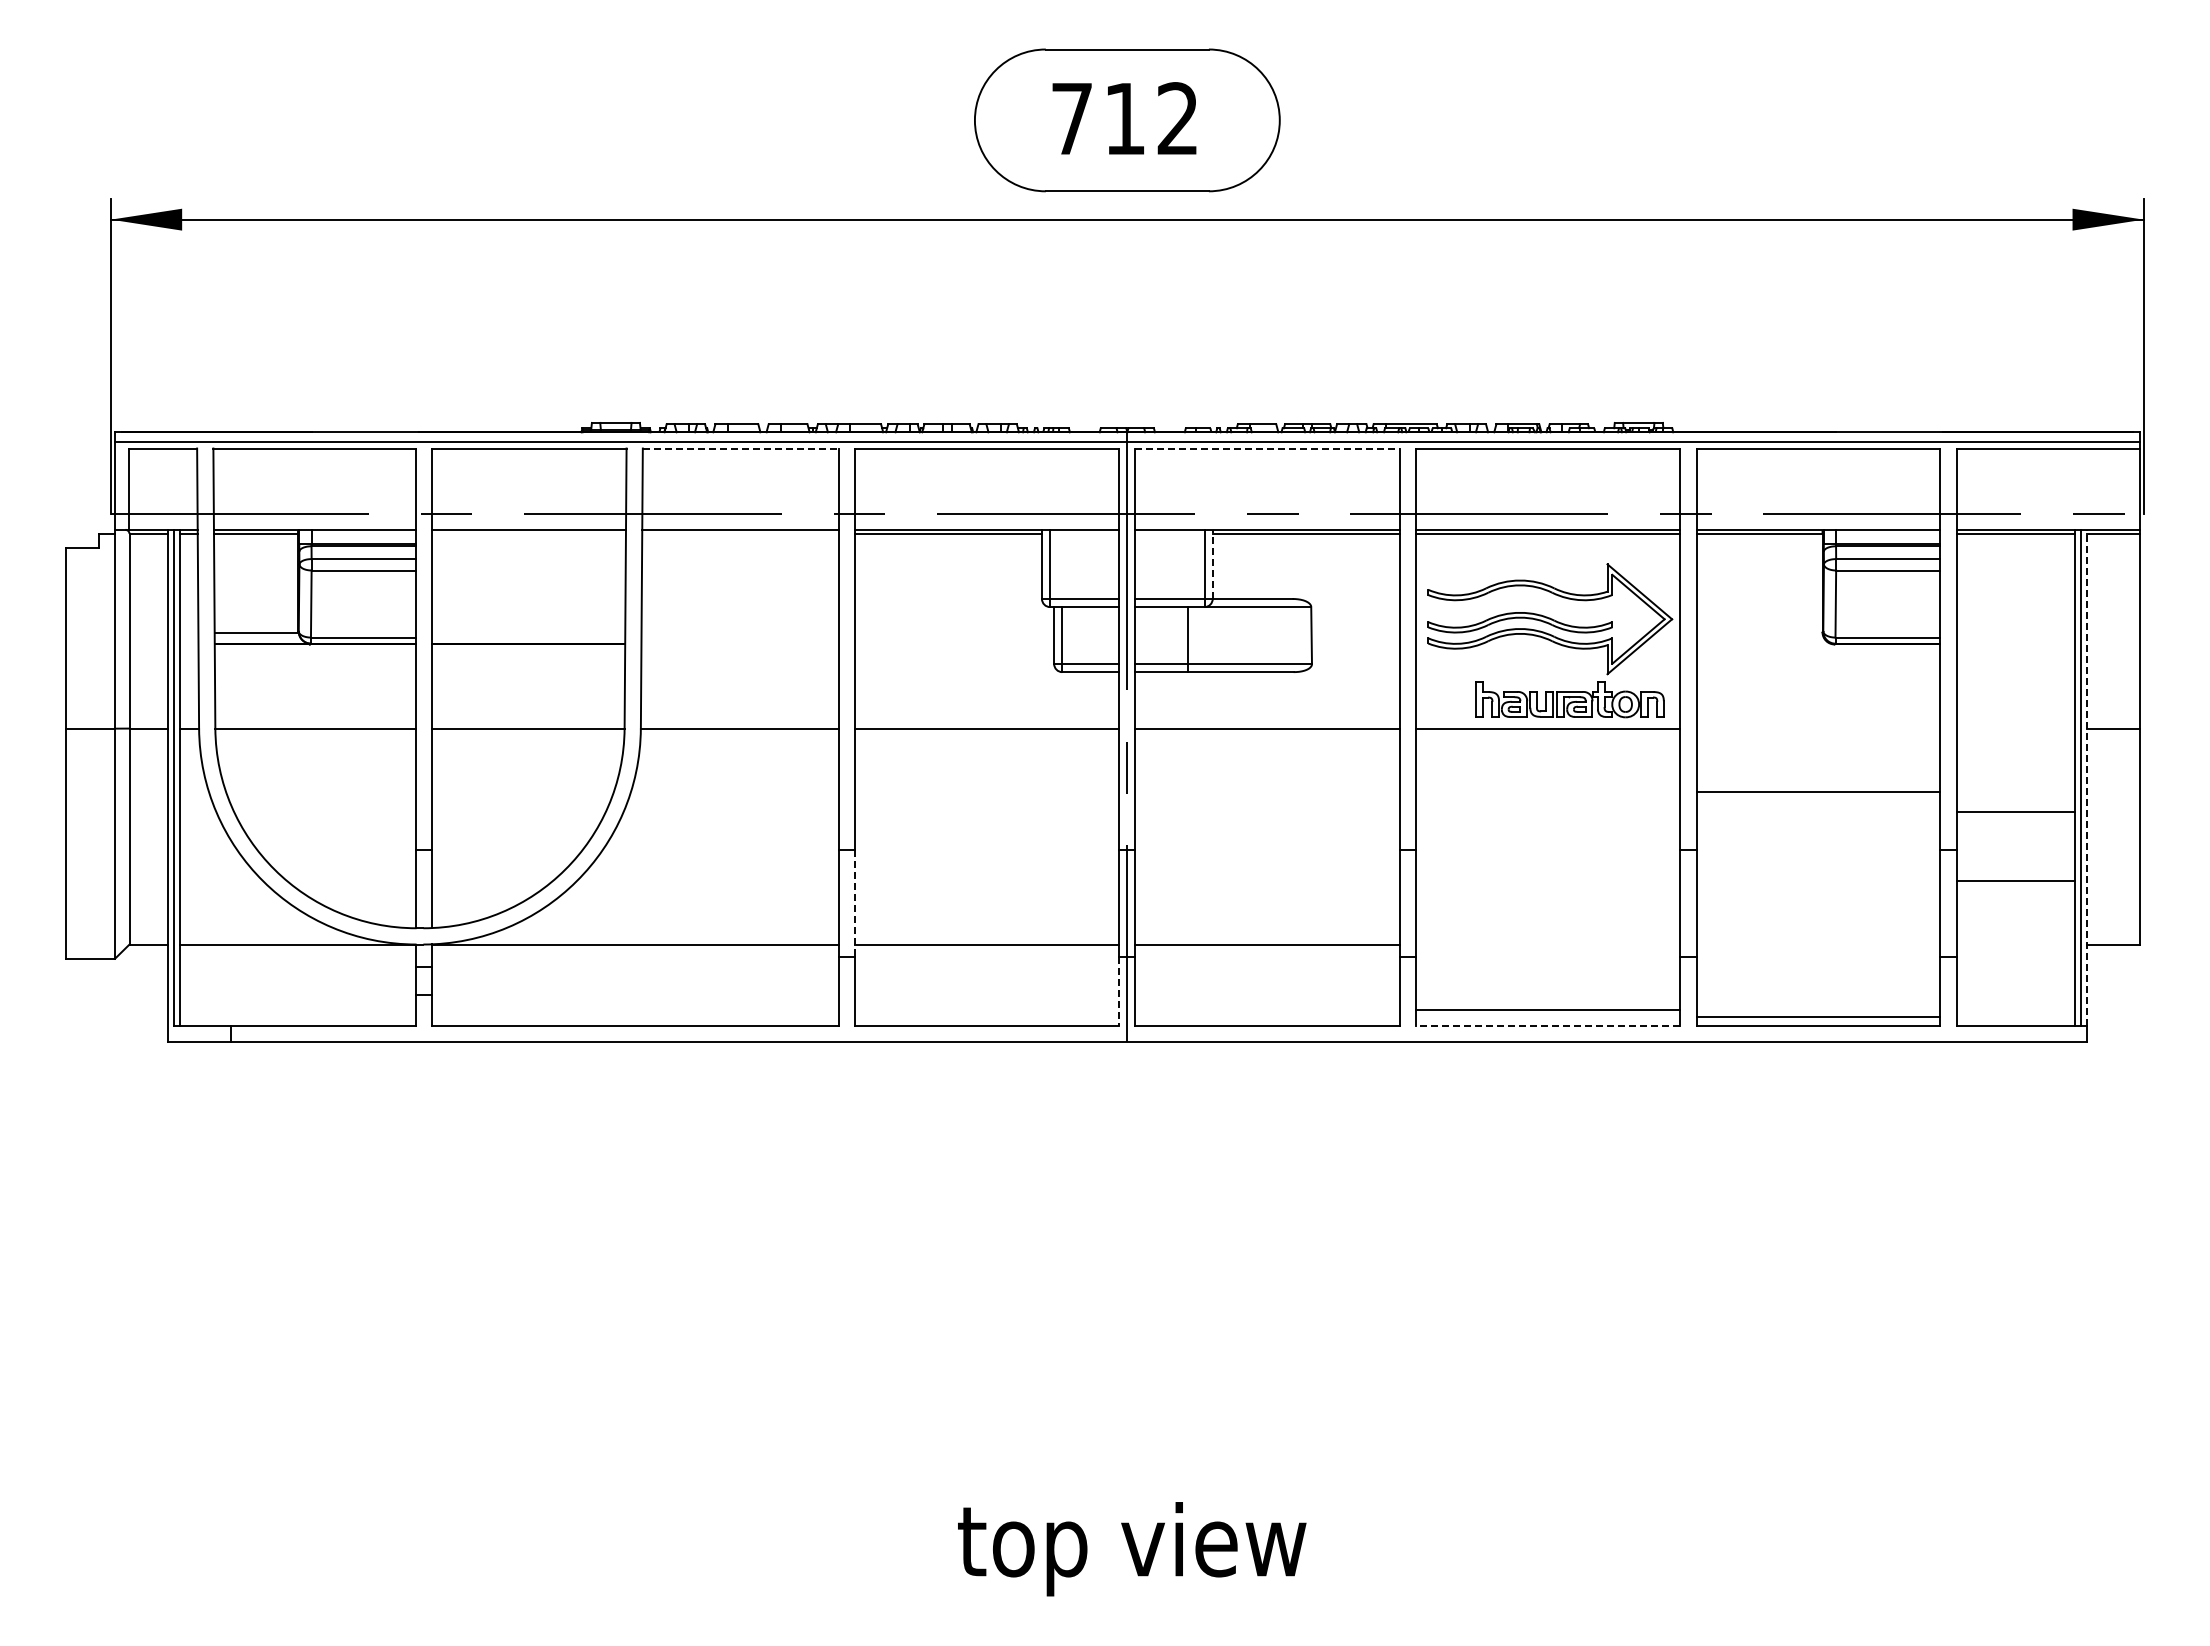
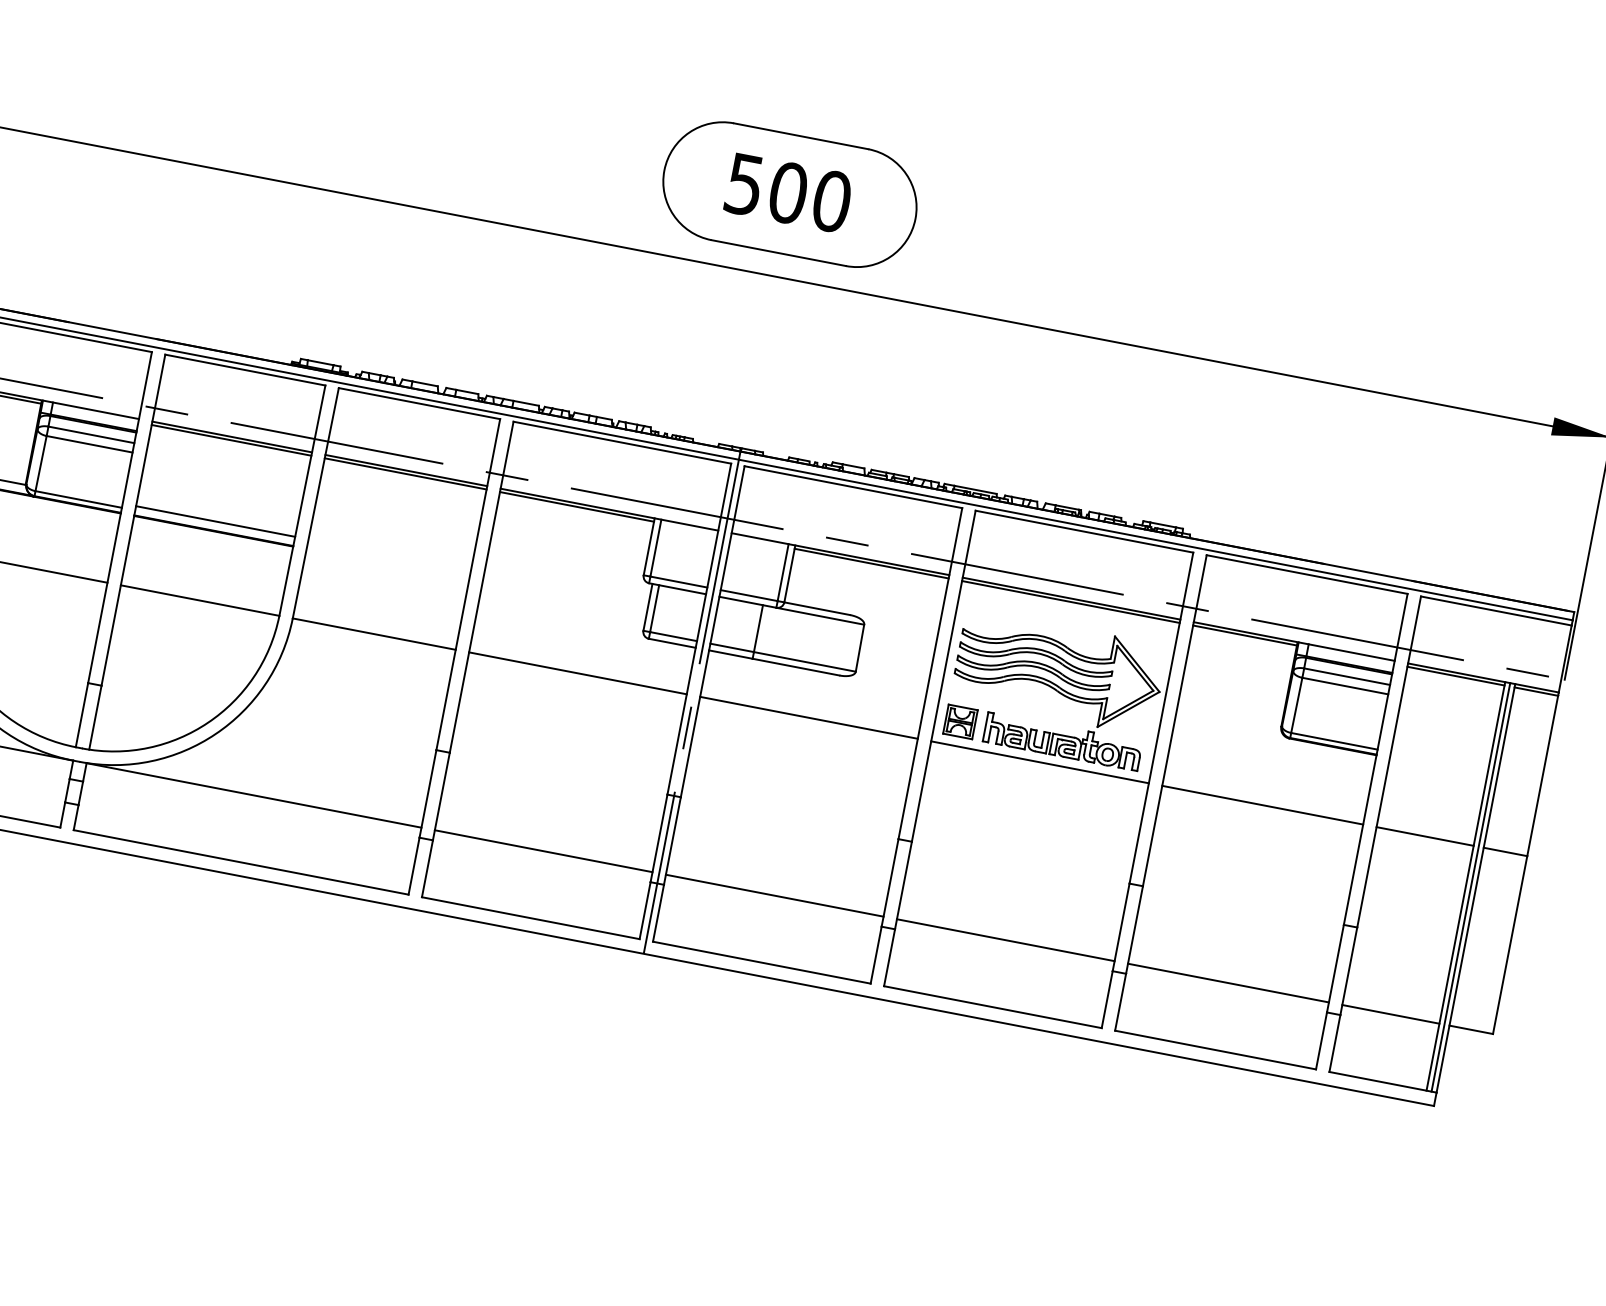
text: (1125, 118) -> (788, 192), 712 -> 500
line: (740, 448) -> (419, 403), dashed -> solid
line: (1268, 448) -> (854, 487), dashed -> solid
line: (528, 533) -> (231, 439), added
line: (740, 533) -> (405, 473), added
line: (1212, 564) -> (789, 573), dashed -> solid
part: (1519, 606) -> (1035, 657), added
line: (528, 632) -> (215, 521), added
part: (1445, 699) -> (960, 722), added
line: (2086, 777) -> (1475, 888), dashed -> solid
line: (1818, 791) -> (1262, 805), moved
line: (2015, 811) -> (1425, 836), moved
line: (2015, 880) -> (1390, 1014), moved
line: (854, 904) -> (440, 797), dashed -> solid
line: (1119, 991) -> (645, 910), dashed -> solid
line: (1547, 1009) -> (1005, 940), moved
line: (1818, 1016) -> (1228, 983), moved
line: (1547, 1025) -> (992, 1006), dashed -> solid

